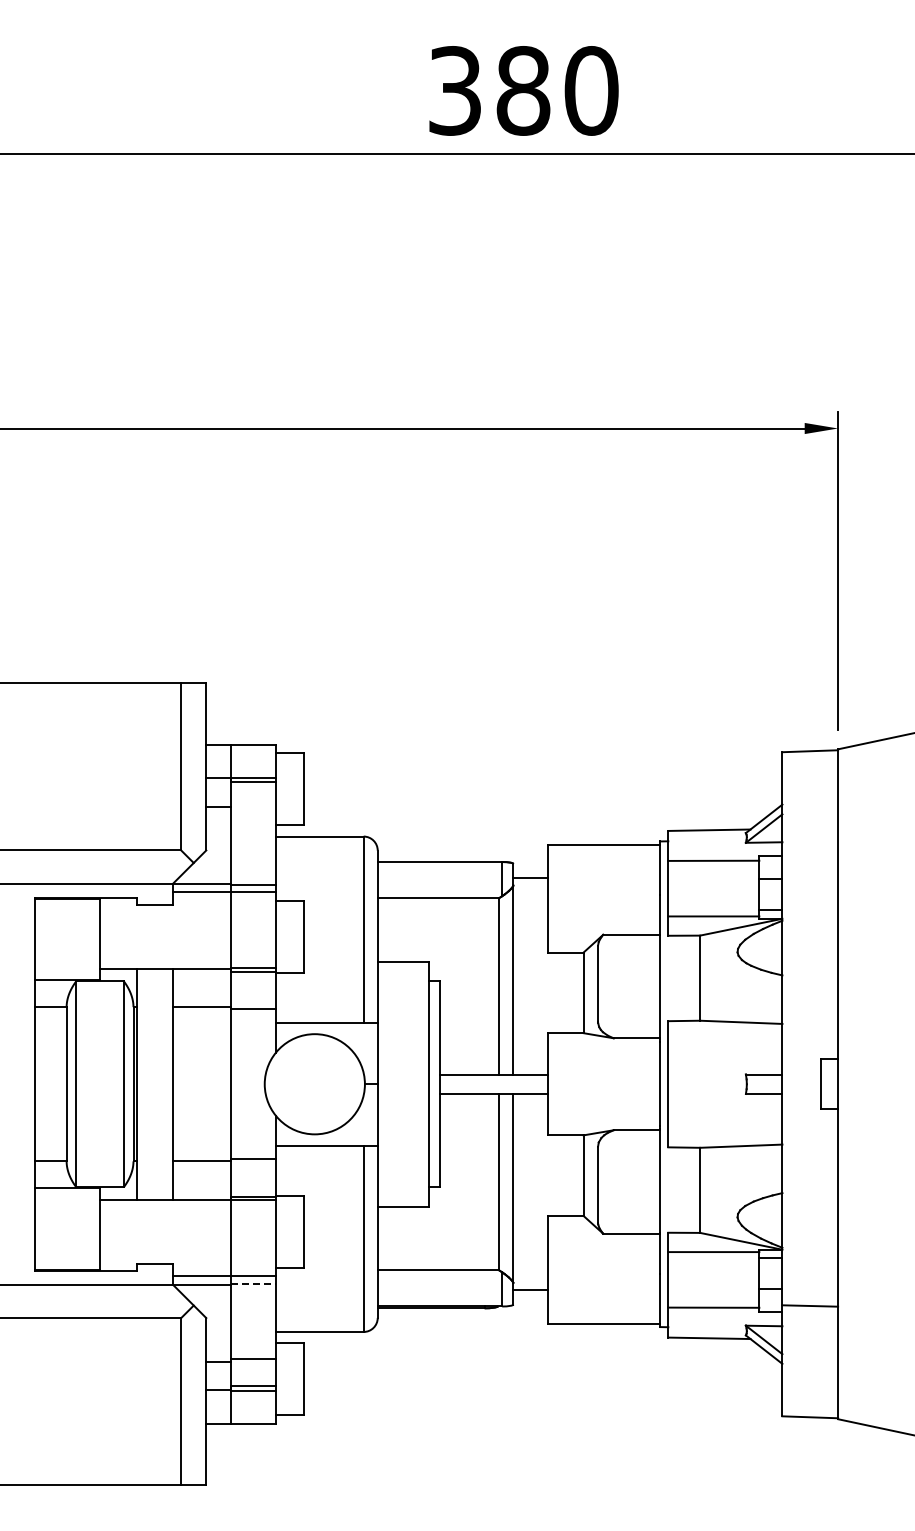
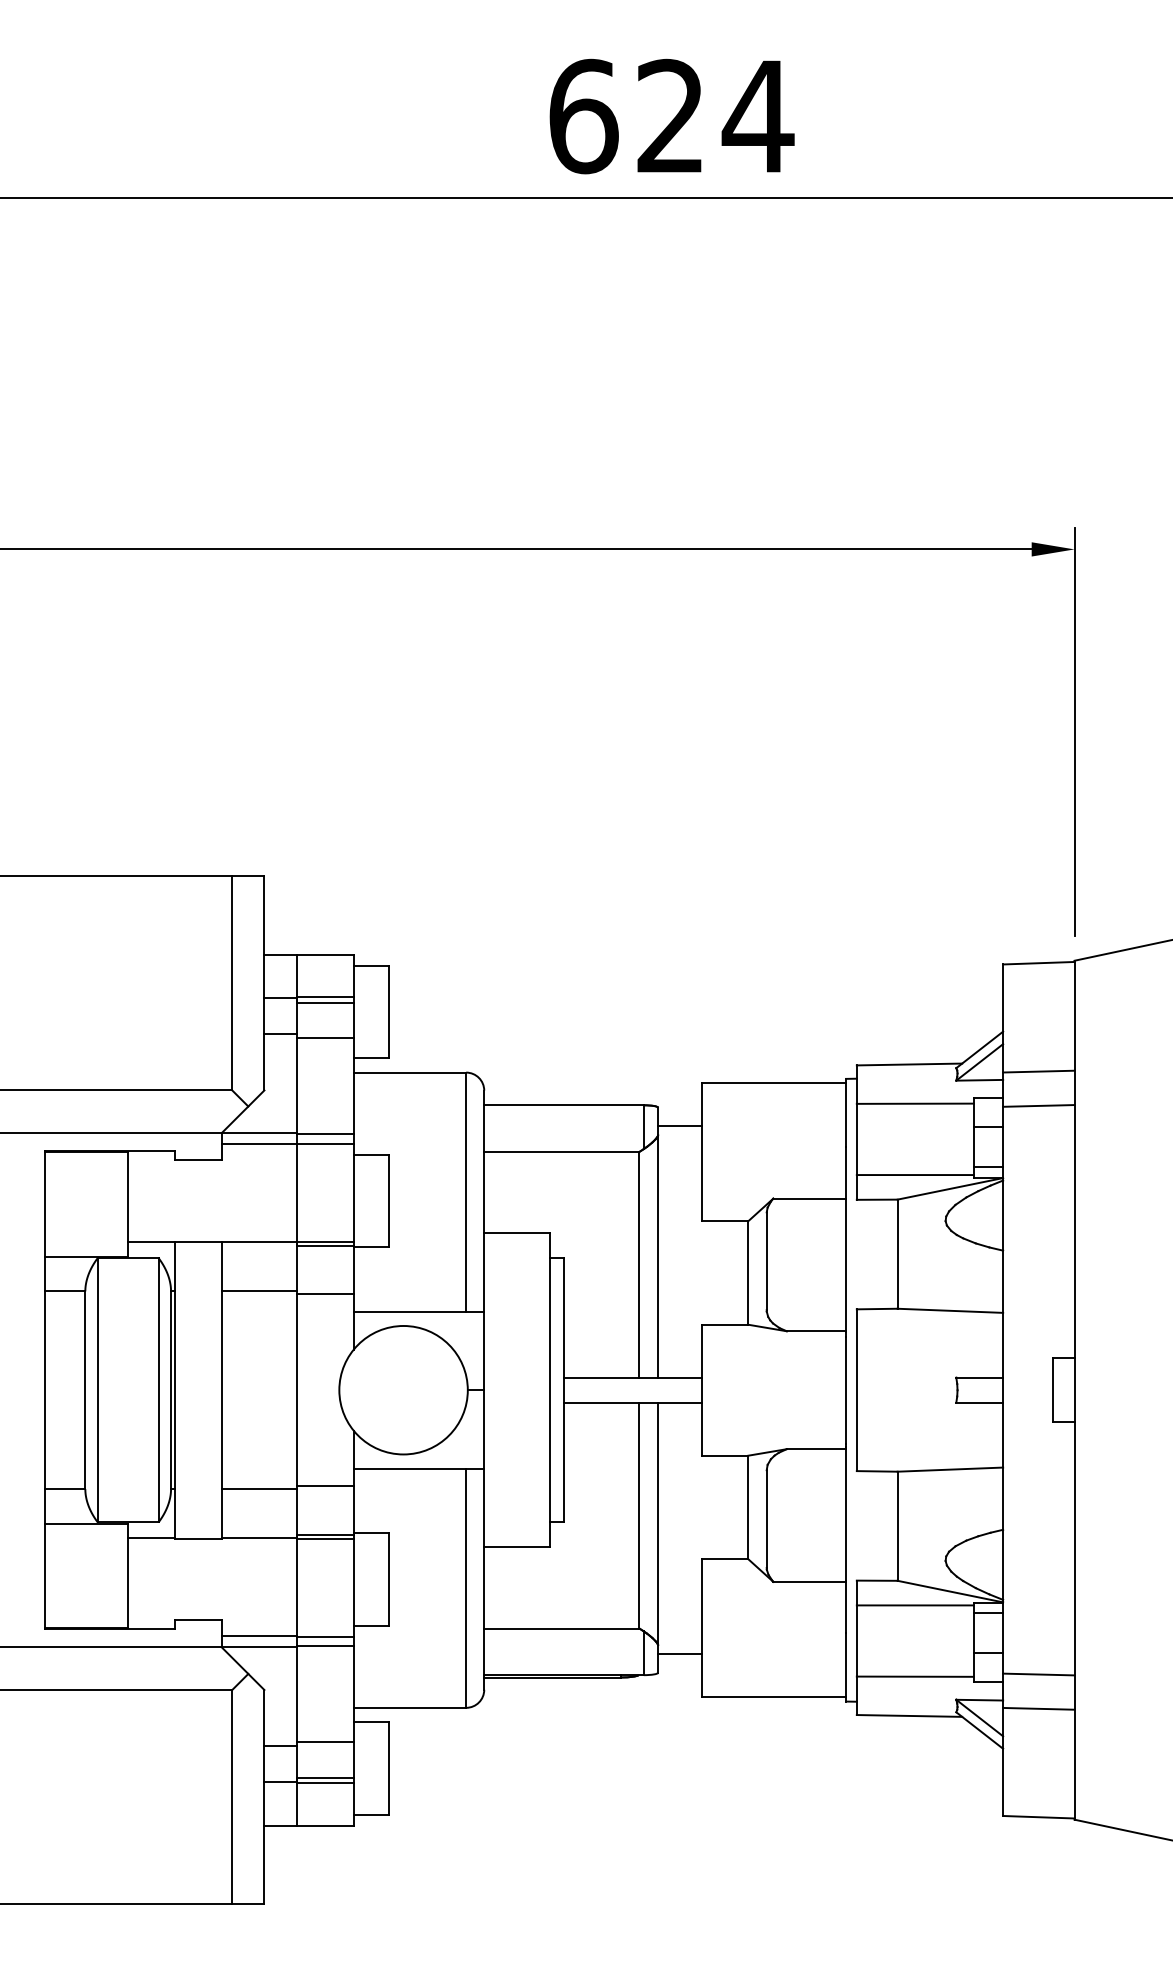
text: (523, 90) -> (671, 116), 380 -> 624
line: (253, 809) -> (324, 1037), added
line: (810, 835) -> (1039, 1071), added
line: (810, 862) -> (1039, 1105), added
line: (254, 1283) -> (326, 1645), dashed -> solid
line: (810, 1332) -> (1039, 1708), added

